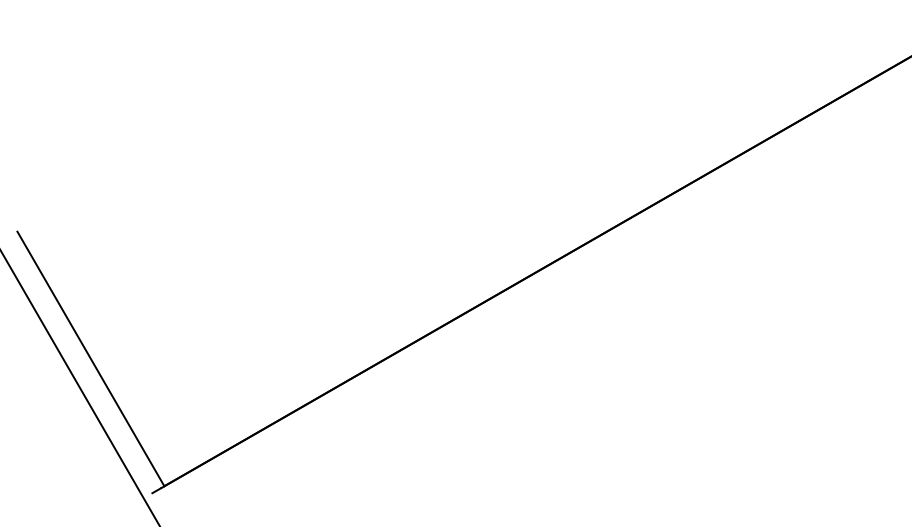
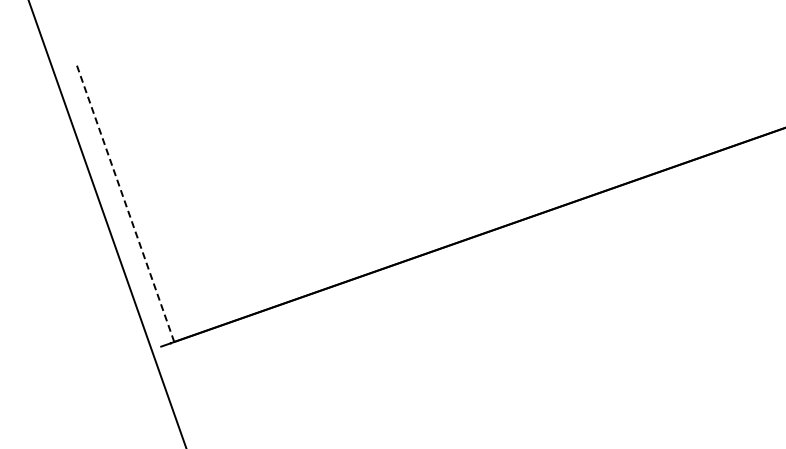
line: (90, 359) -> (124, 203), solid -> dashed

